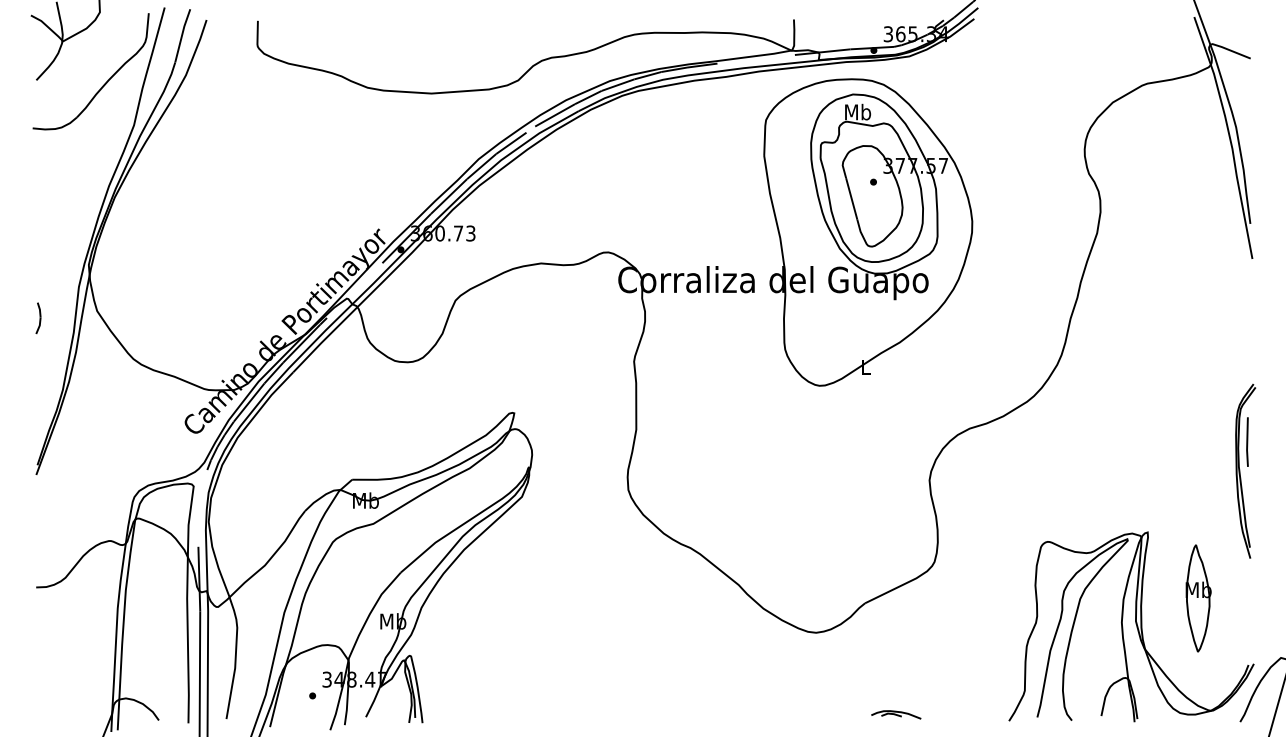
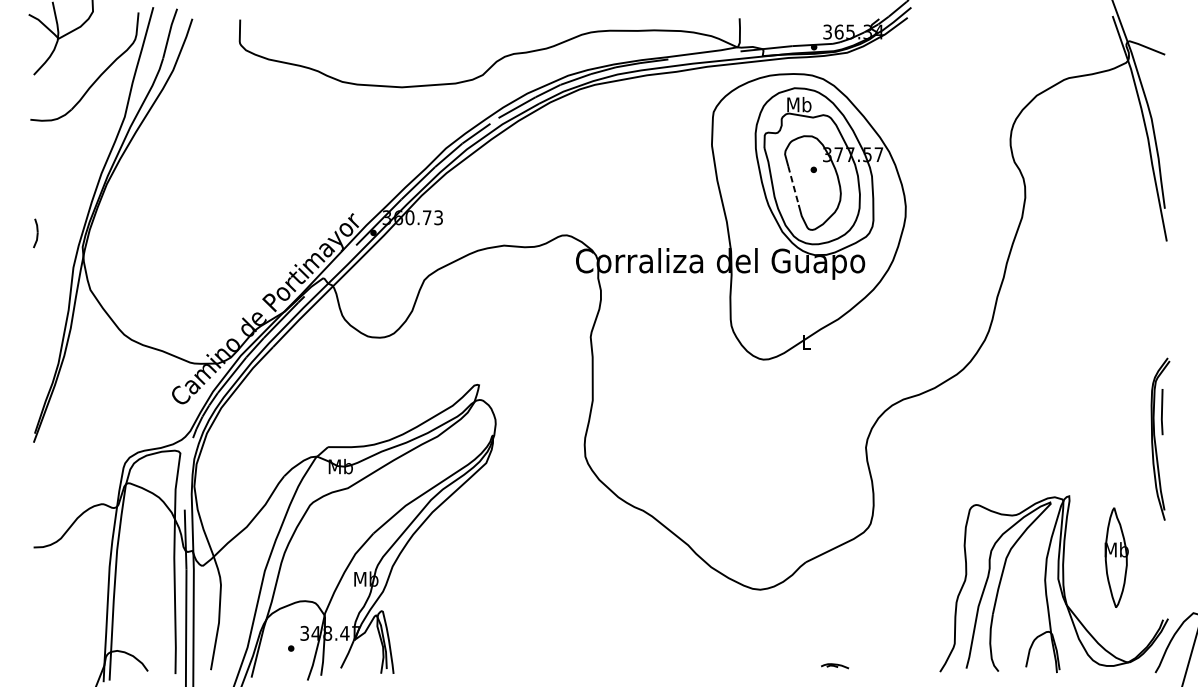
line: (851, 198) -> (793, 185), solid -> dashed
part: (38, 318) -> (35, 233), moved
part: (896, 714) -> (835, 665), size x0.6

